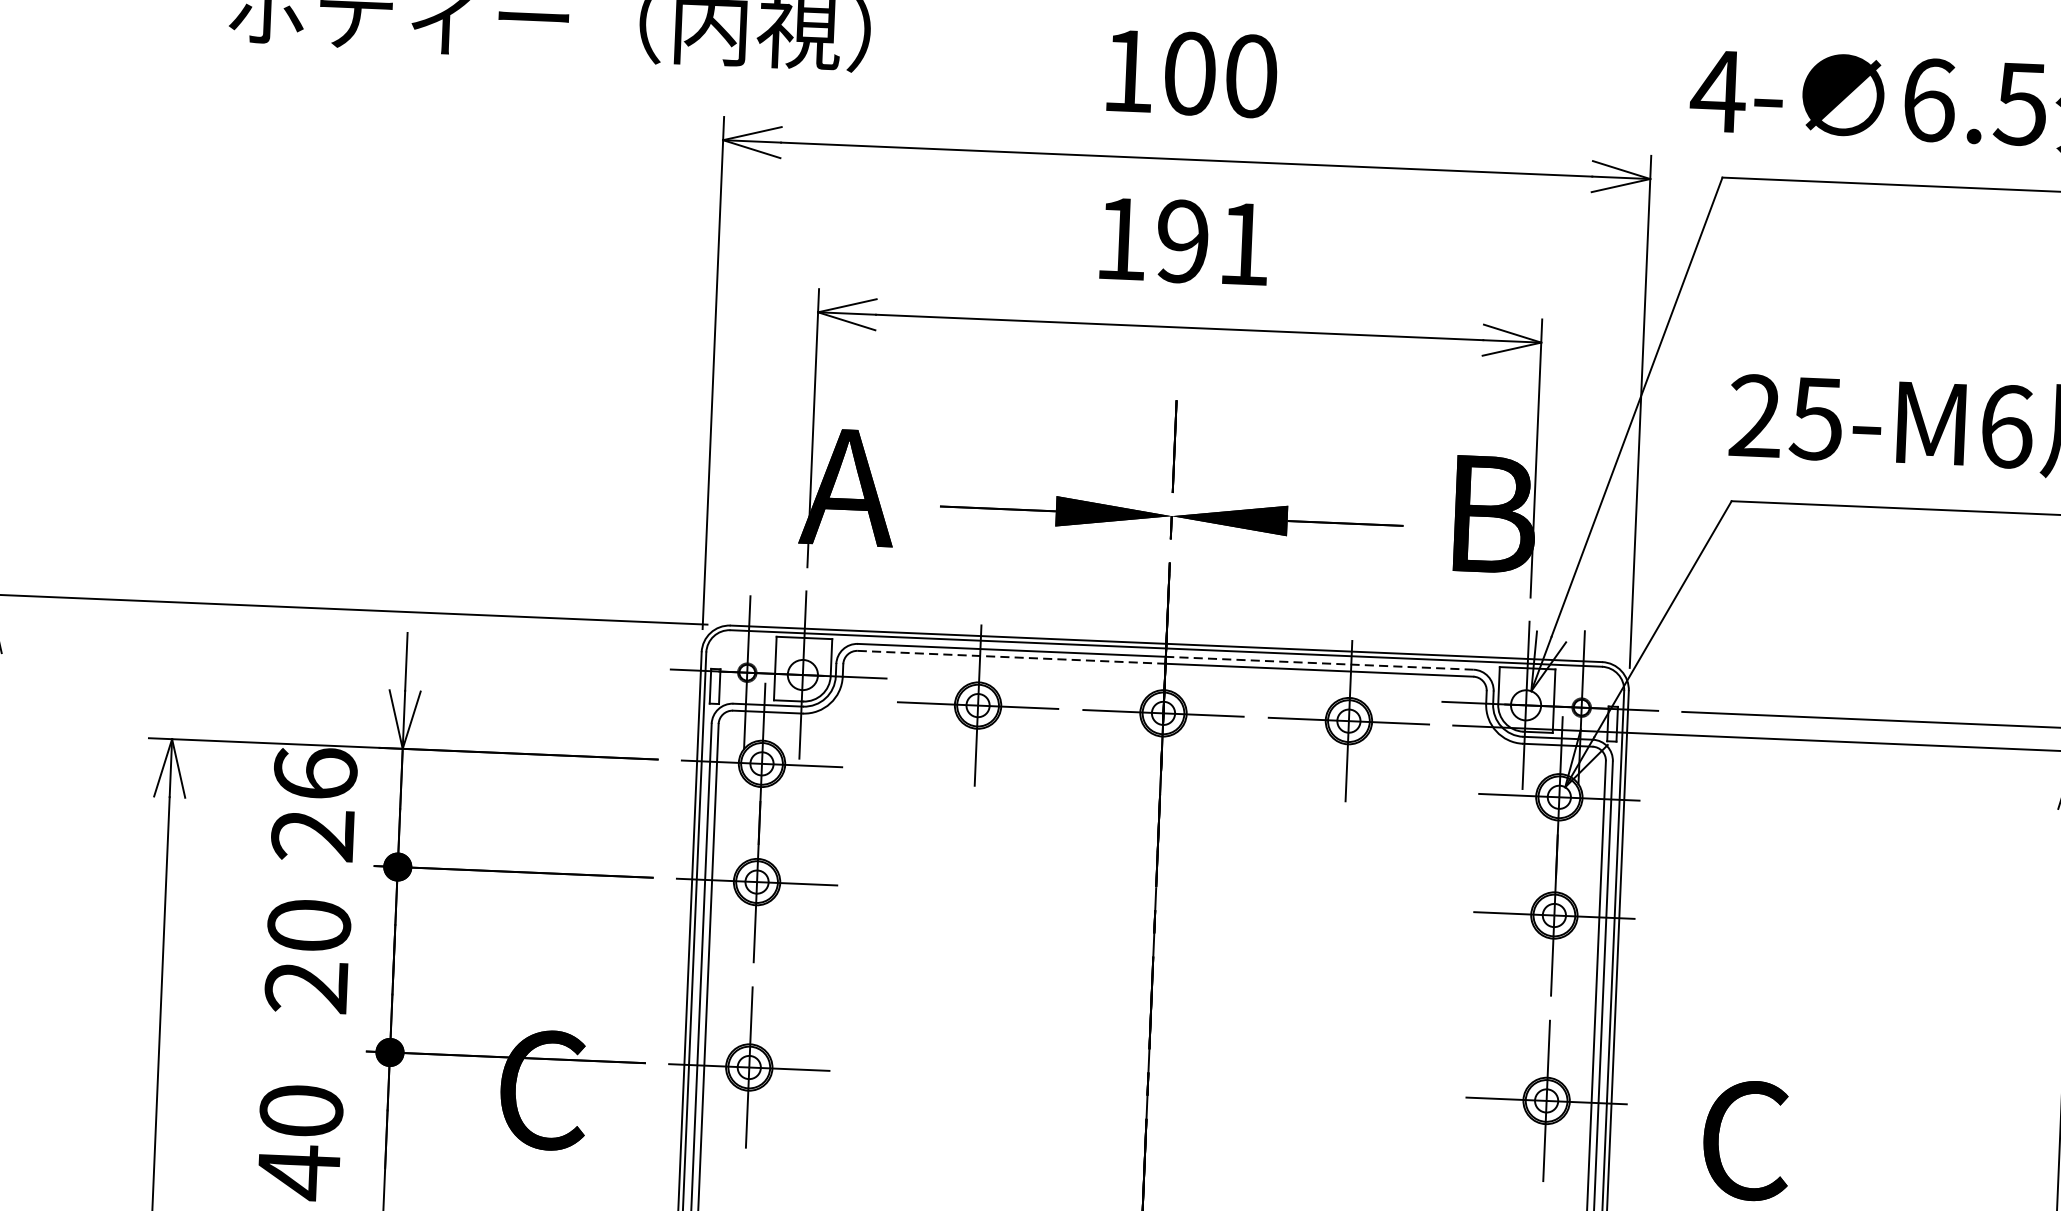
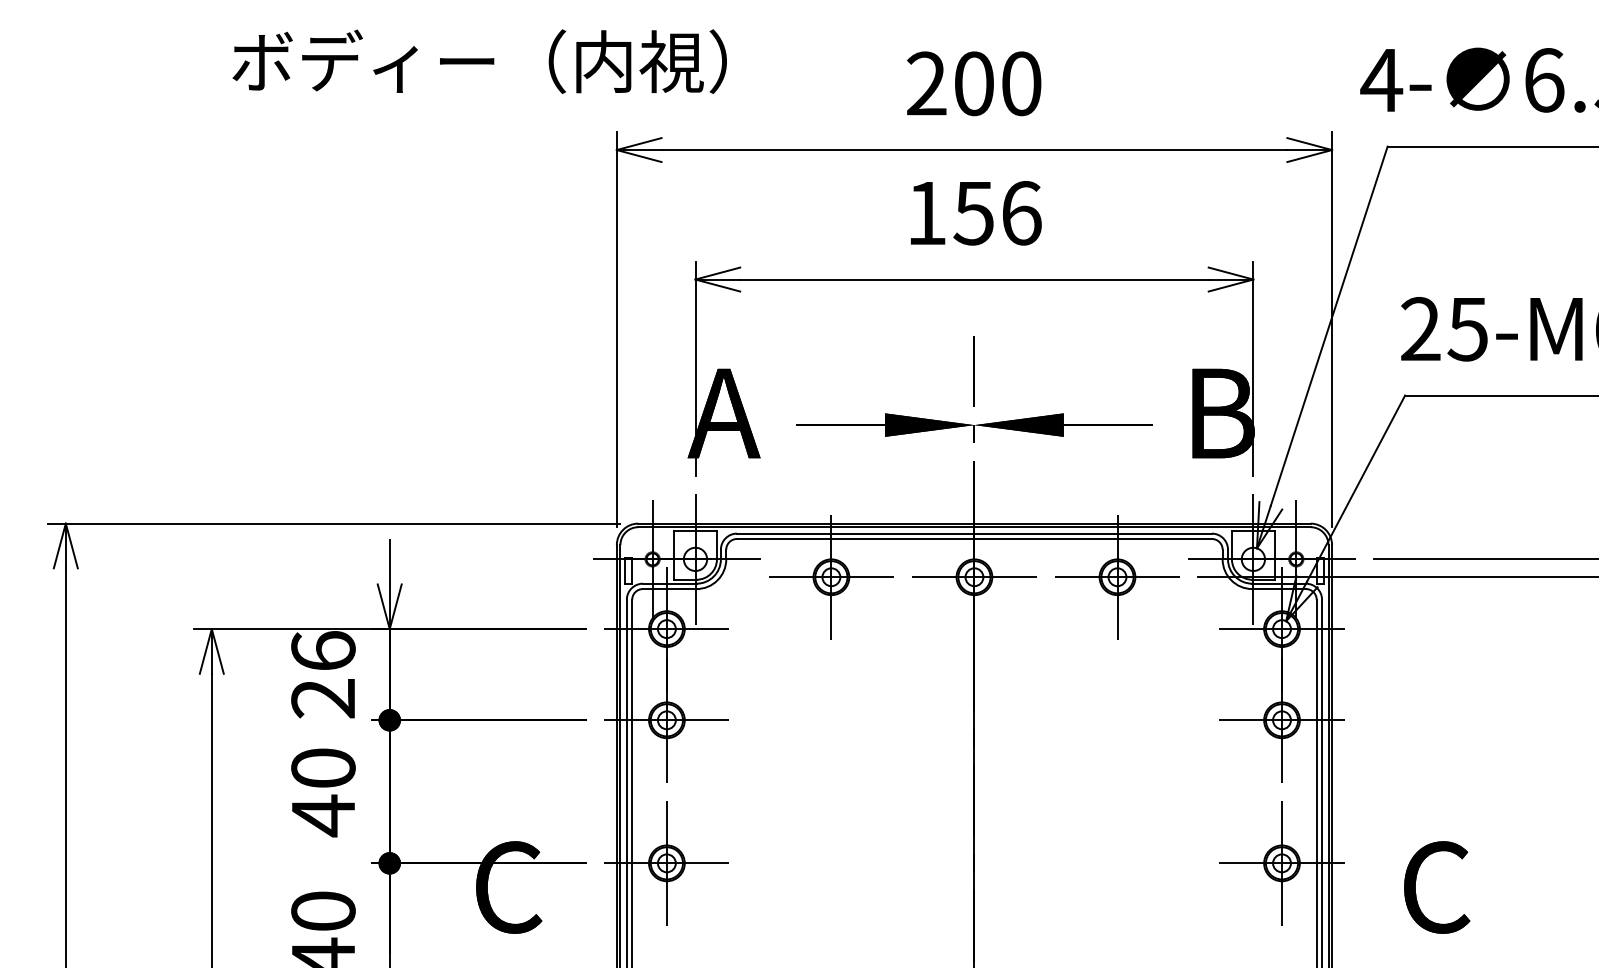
text: (1128, 70) -> (926, 83), 100 -> 200
text: (1213, 243) -> (997, 213), 191 -> 156
line: (1011, 657) -> (855, 539), dashed -> solid
line: (1320, 663) -> (1093, 533), dashed -> solid
text: (305, 986) -> (322, 815), 20 -> 40

